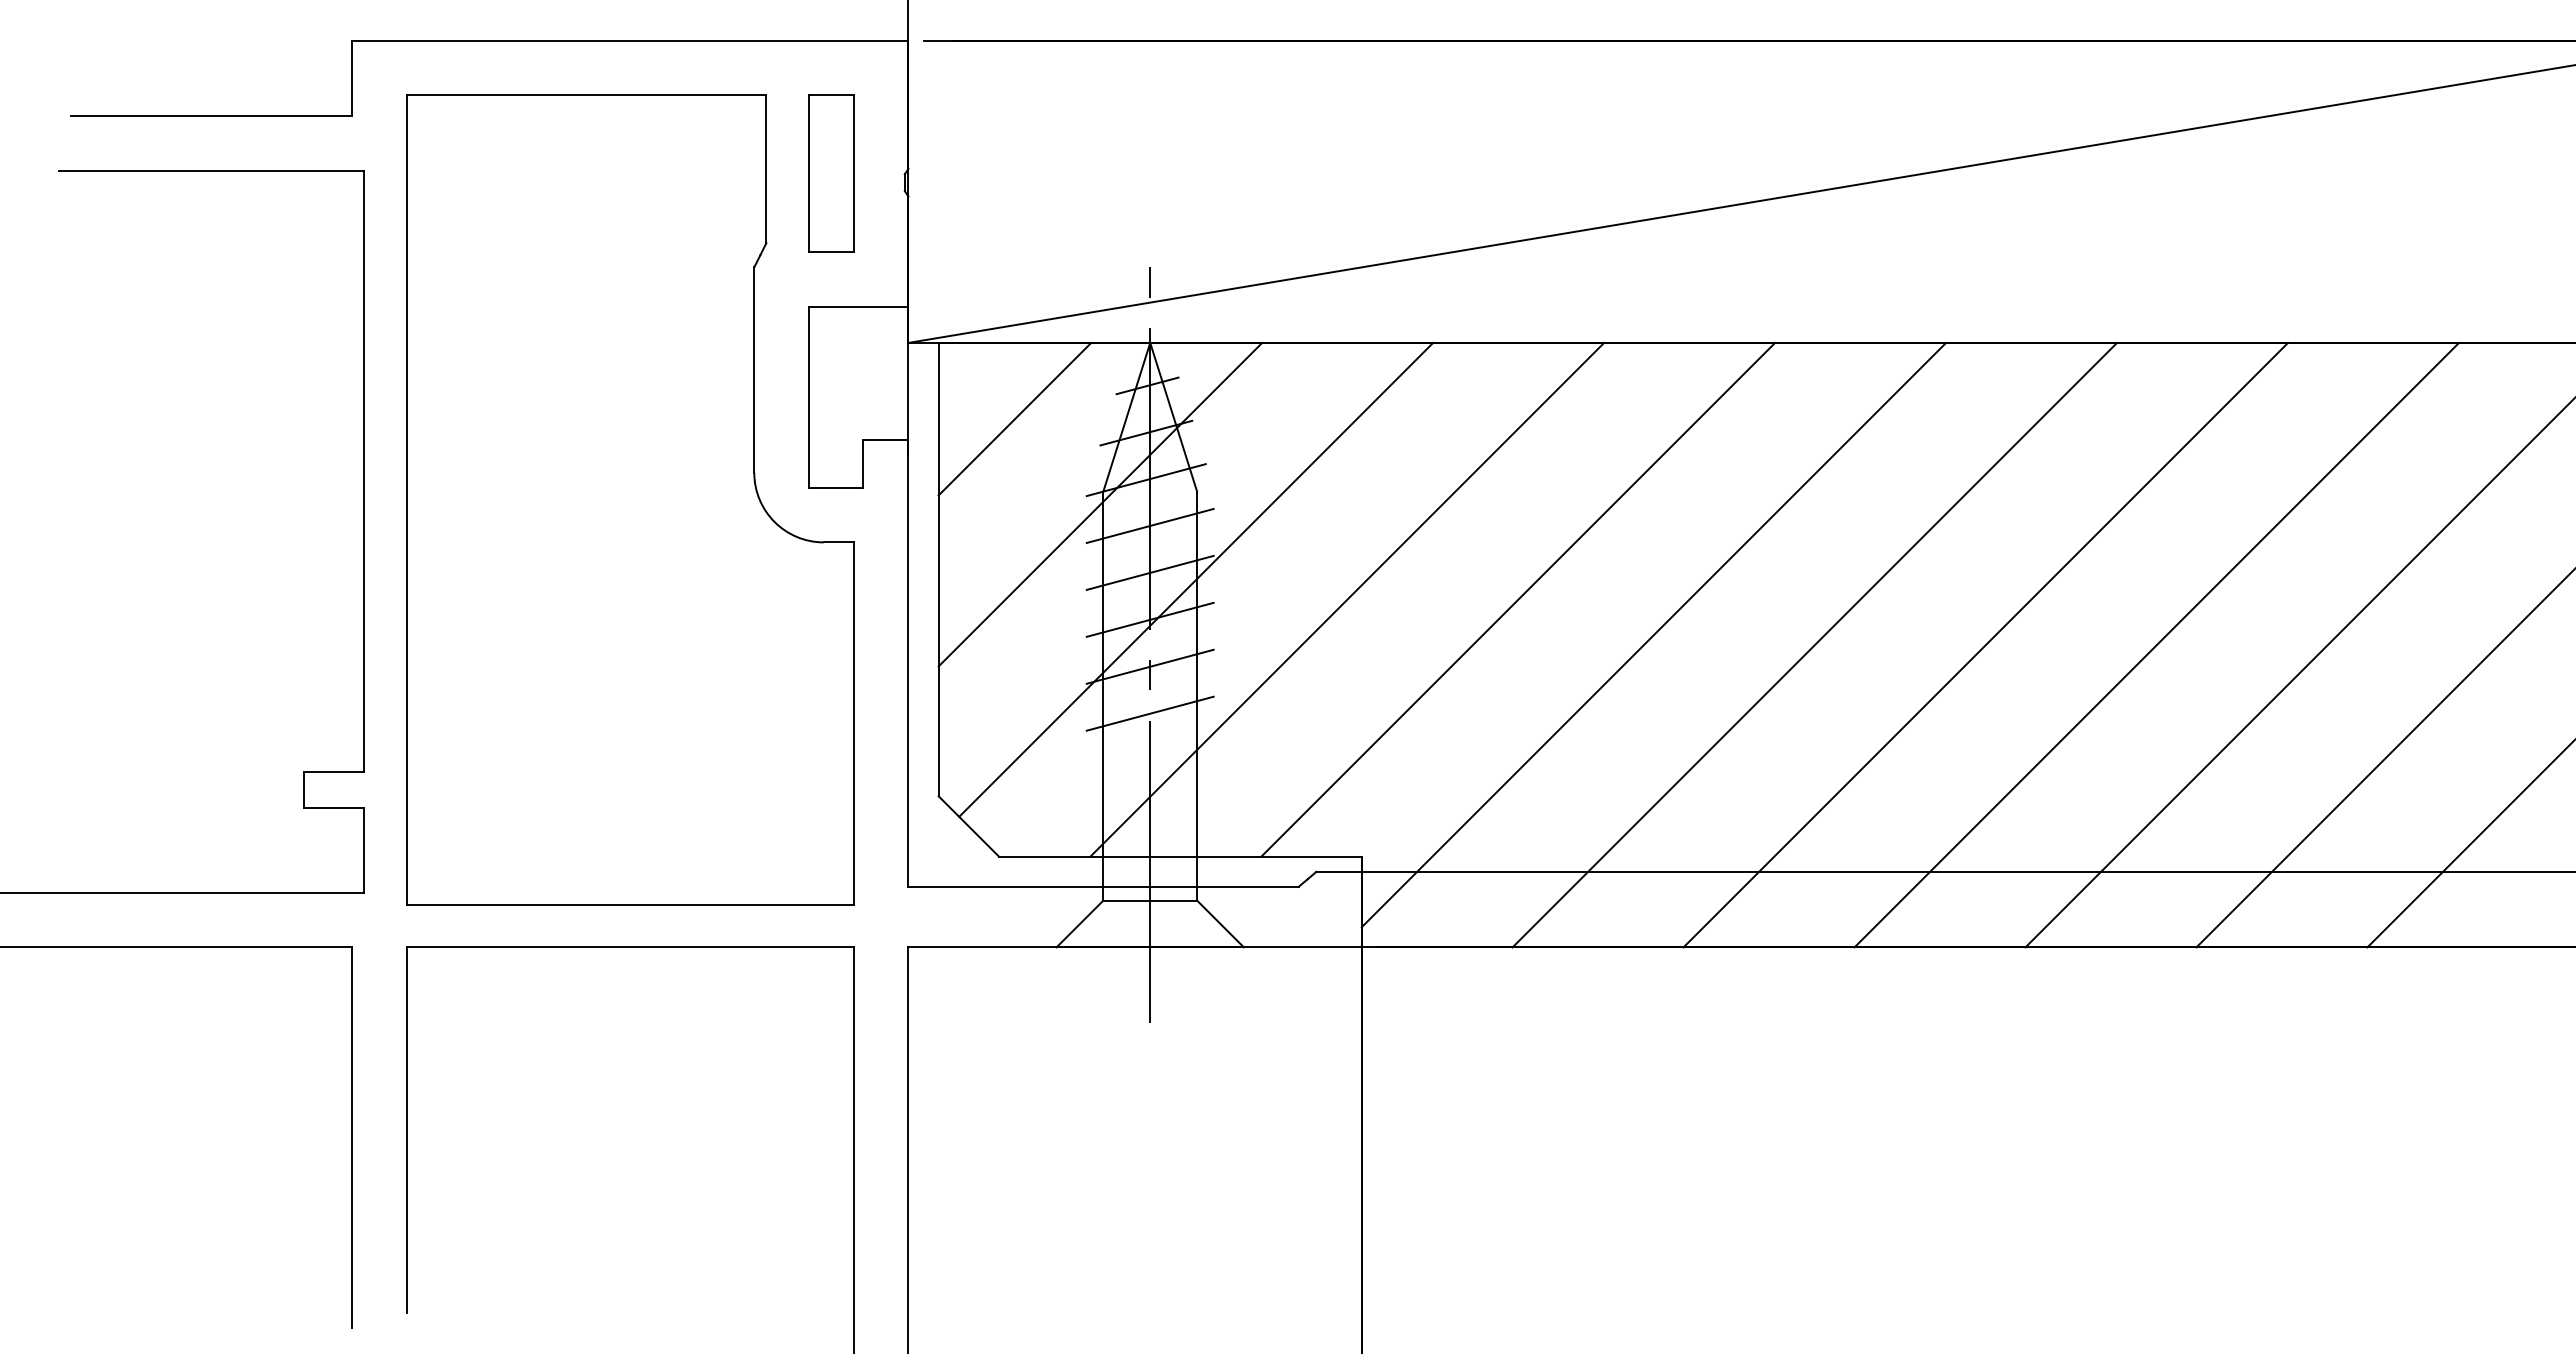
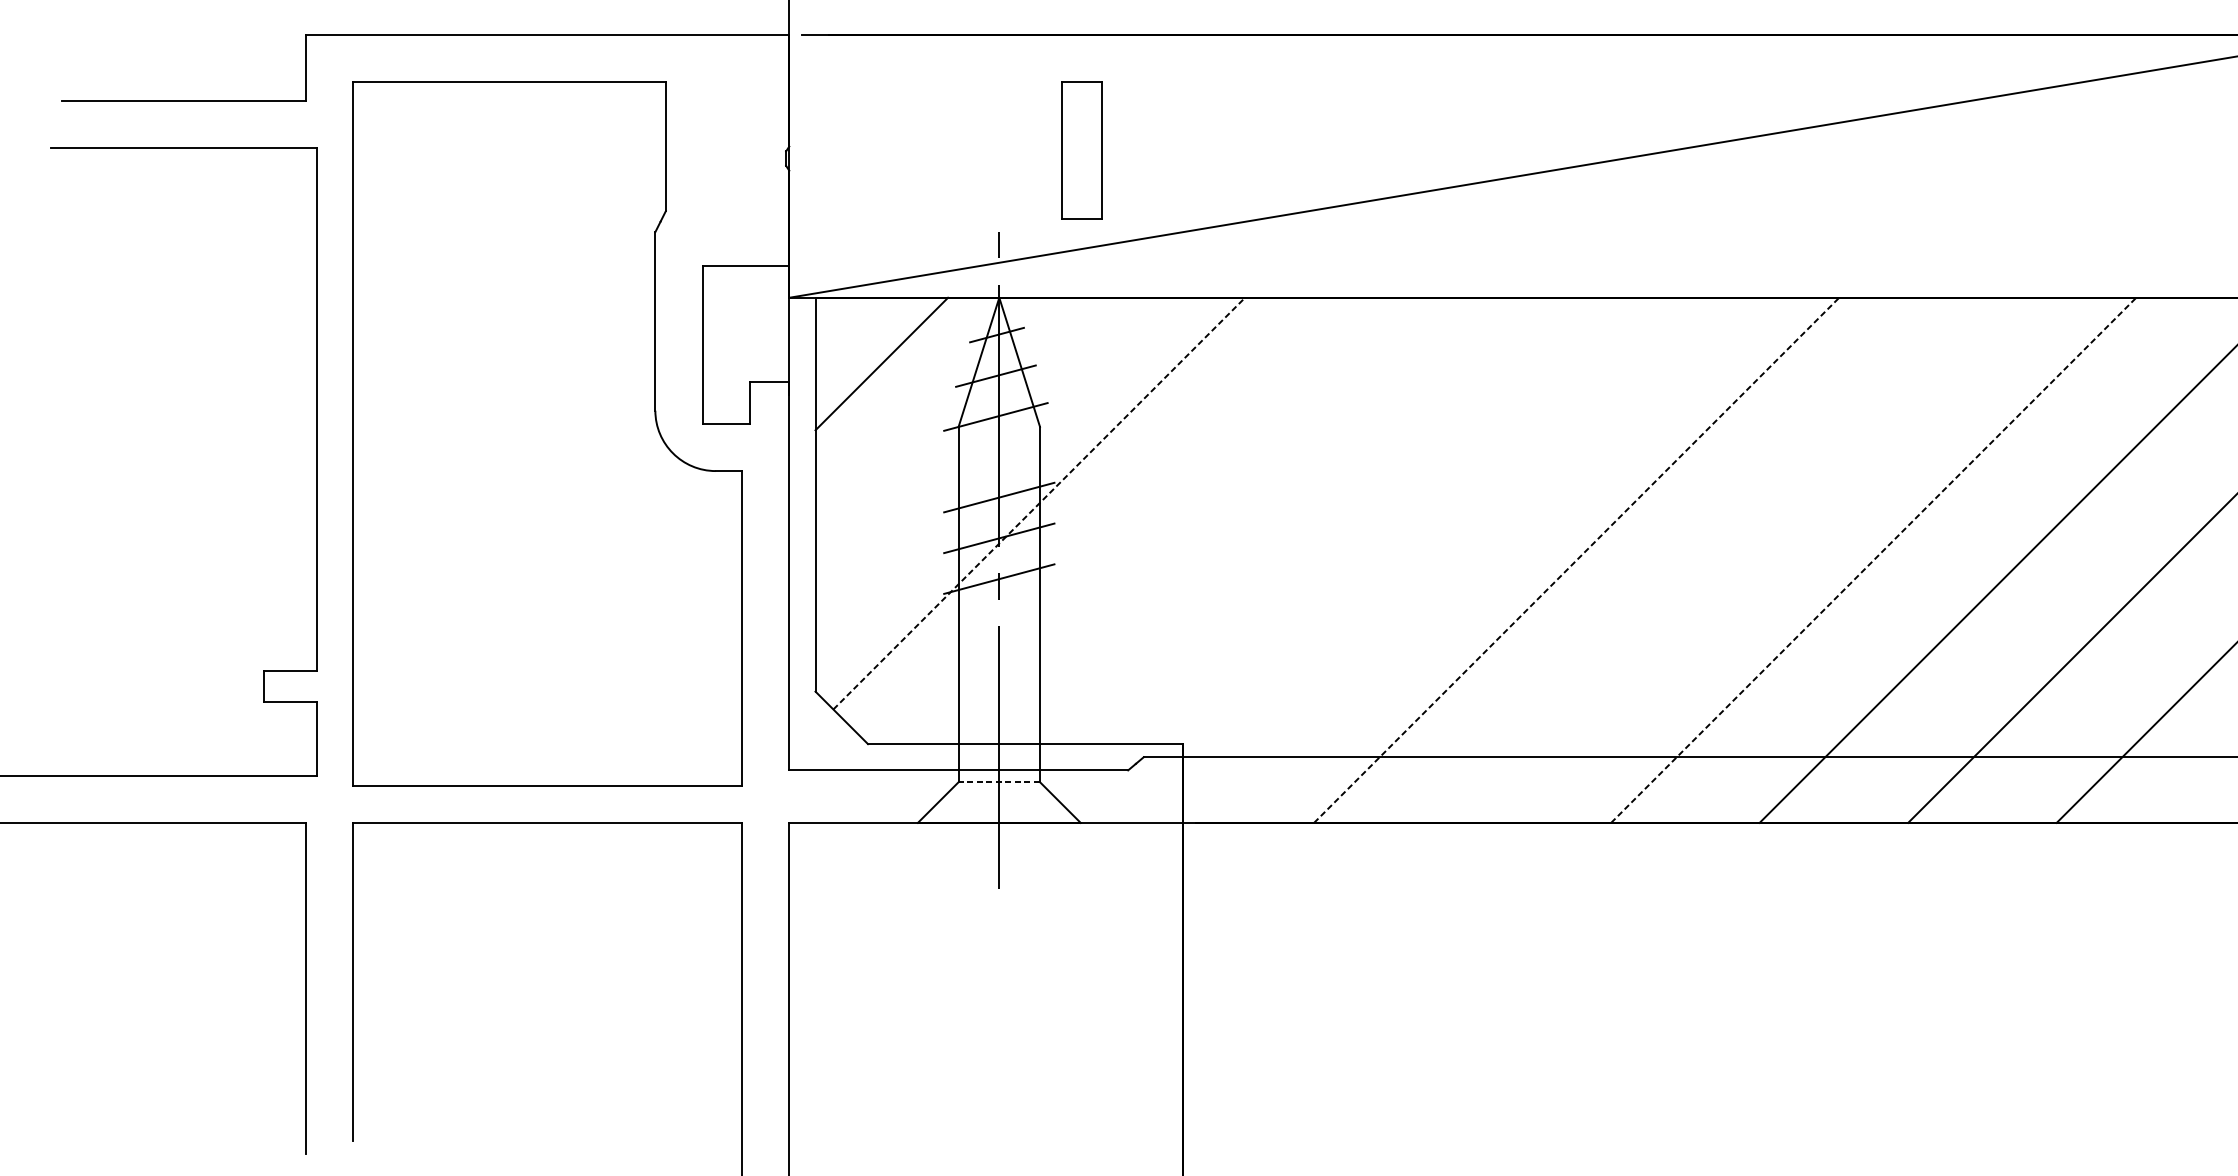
part: (831, 173) -> (1082, 150), moved
line: (1100, 504) -> (956, 438), removed
line: (1149, 525) -> (998, 456), removed
line: (1196, 579) -> (1039, 503), solid -> dashed
line: (1347, 599) -> (1170, 520), removed
line: (1518, 599) -> (1319, 520), removed
line: (1653, 634) -> (1436, 551), removed
line: (1815, 644) -> (1577, 559), solid -> dashed
line: (1985, 644) -> (1724, 559), removed
line: (2157, 644) -> (1874, 559), solid -> dashed
line: (1149, 713) -> (998, 619), removed
line: (1150, 900) -> (999, 782), solid -> dashed

